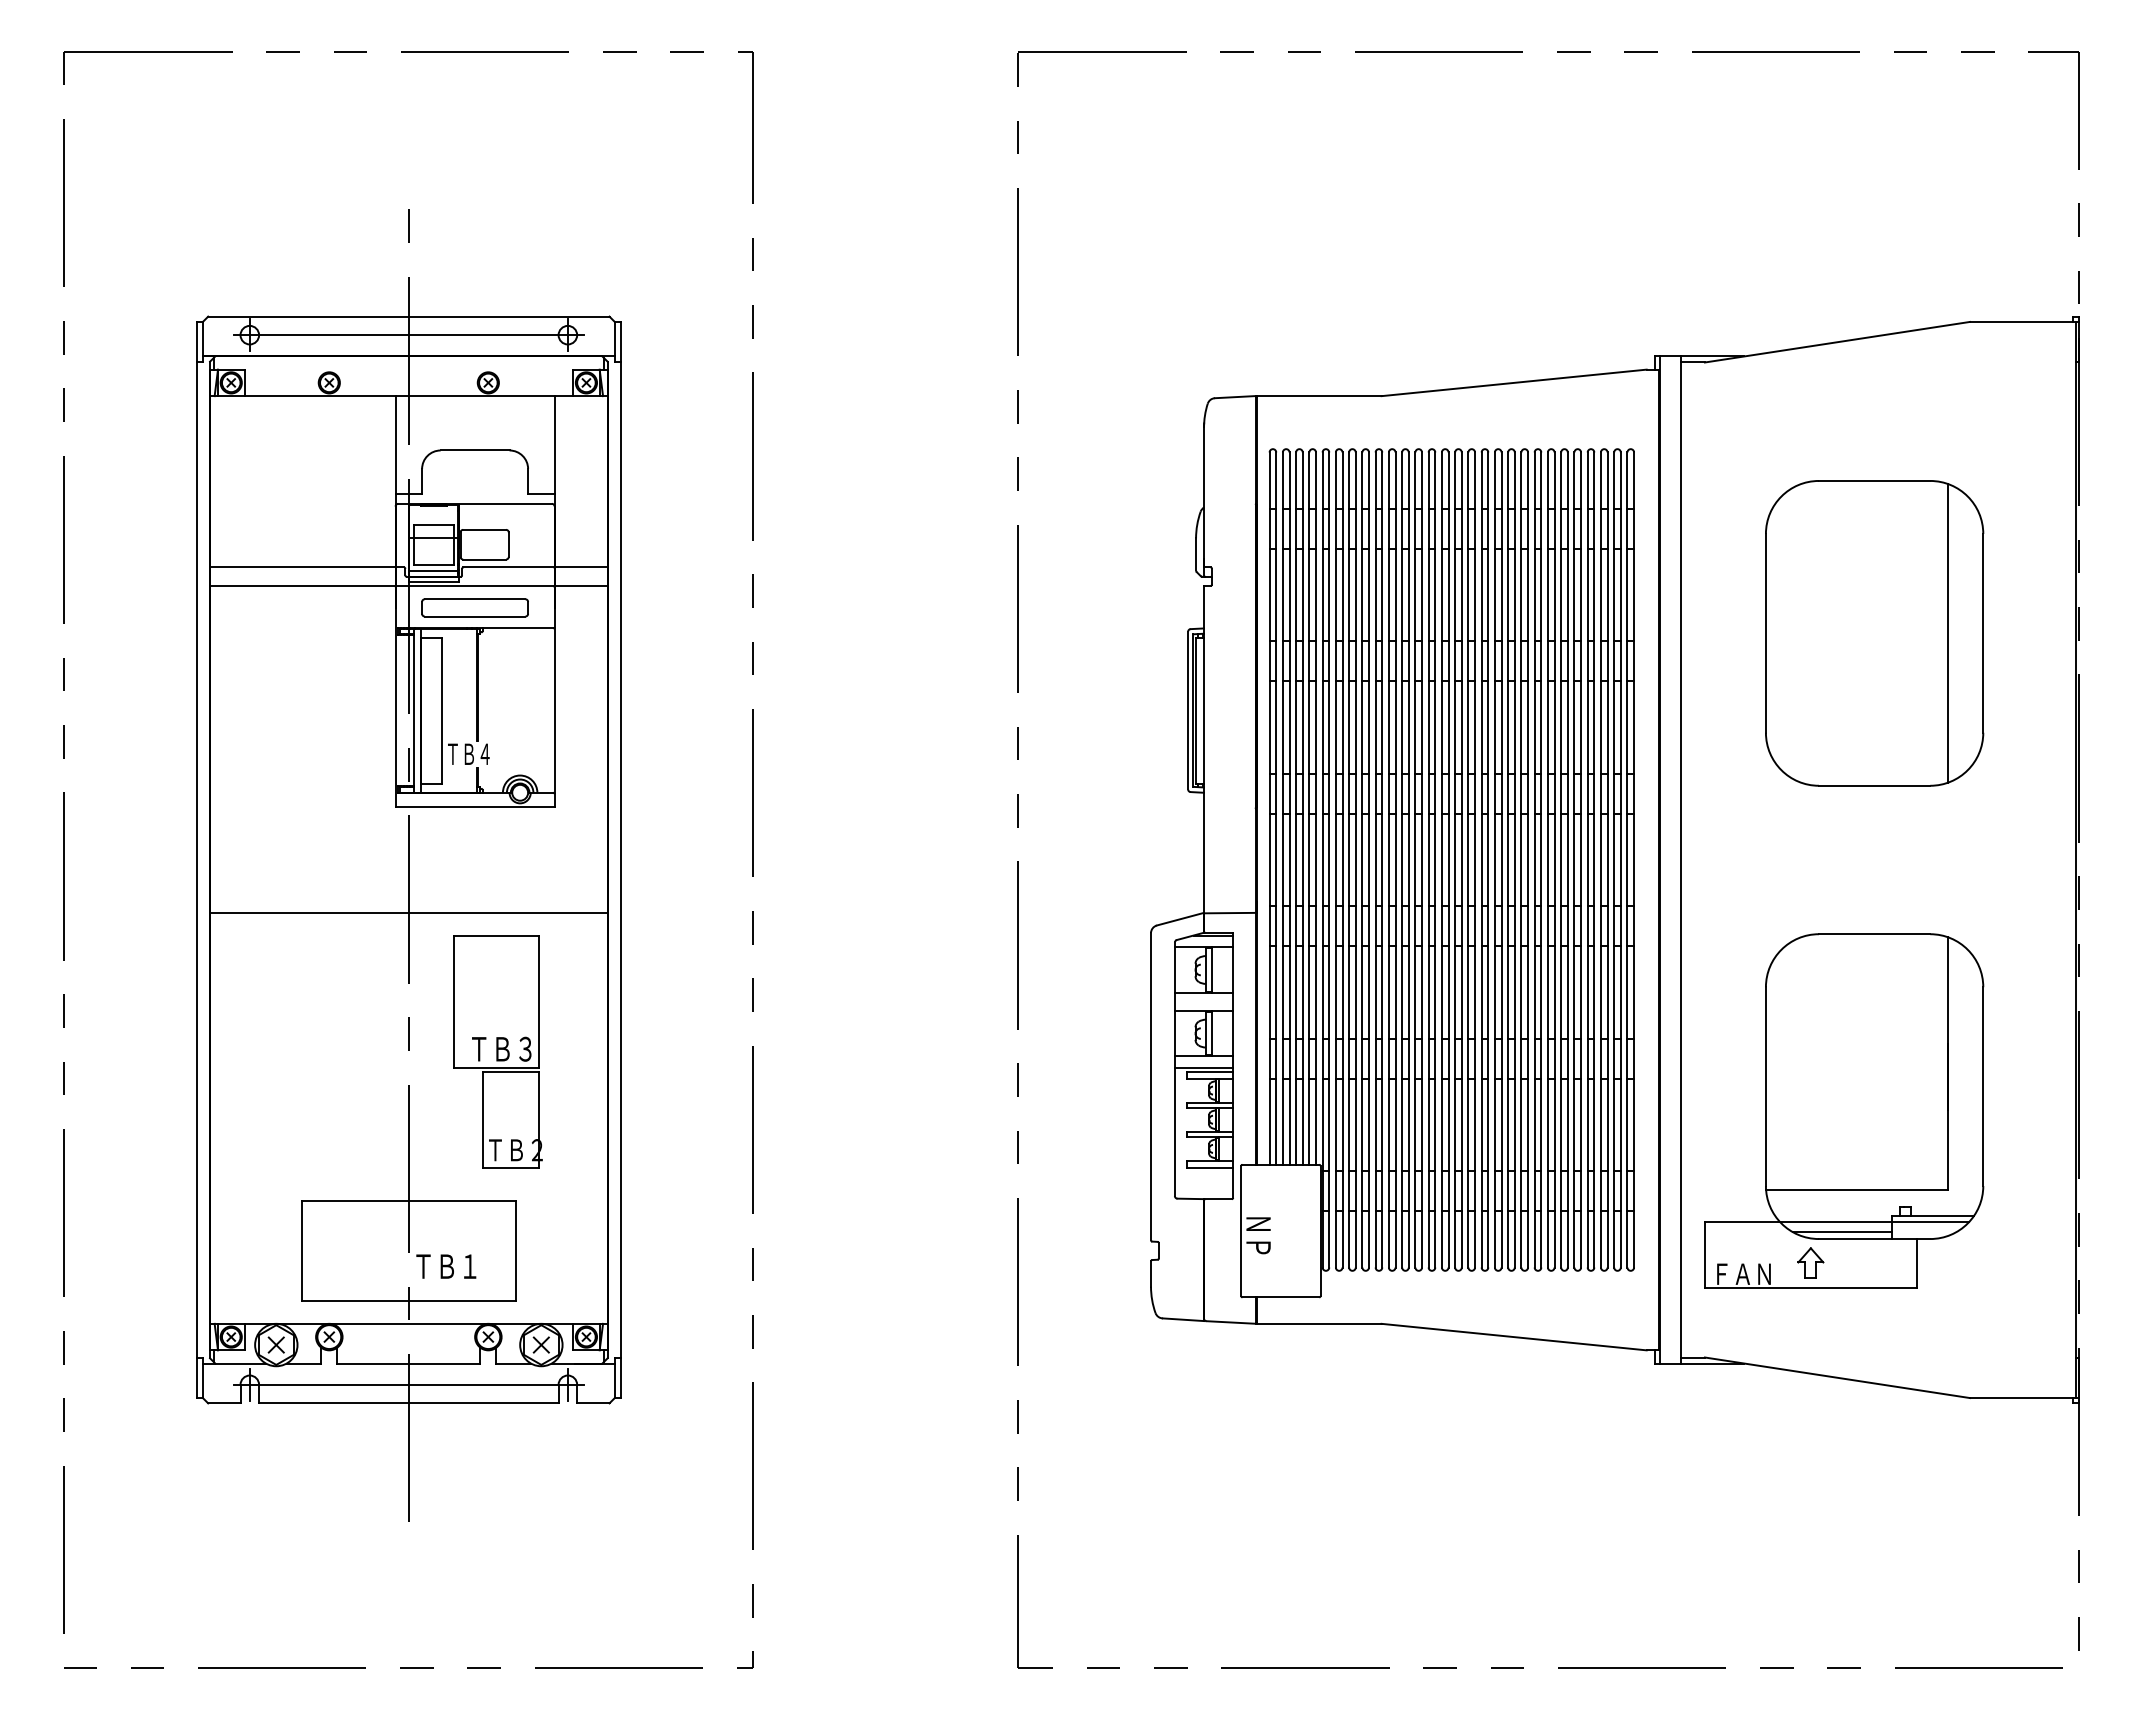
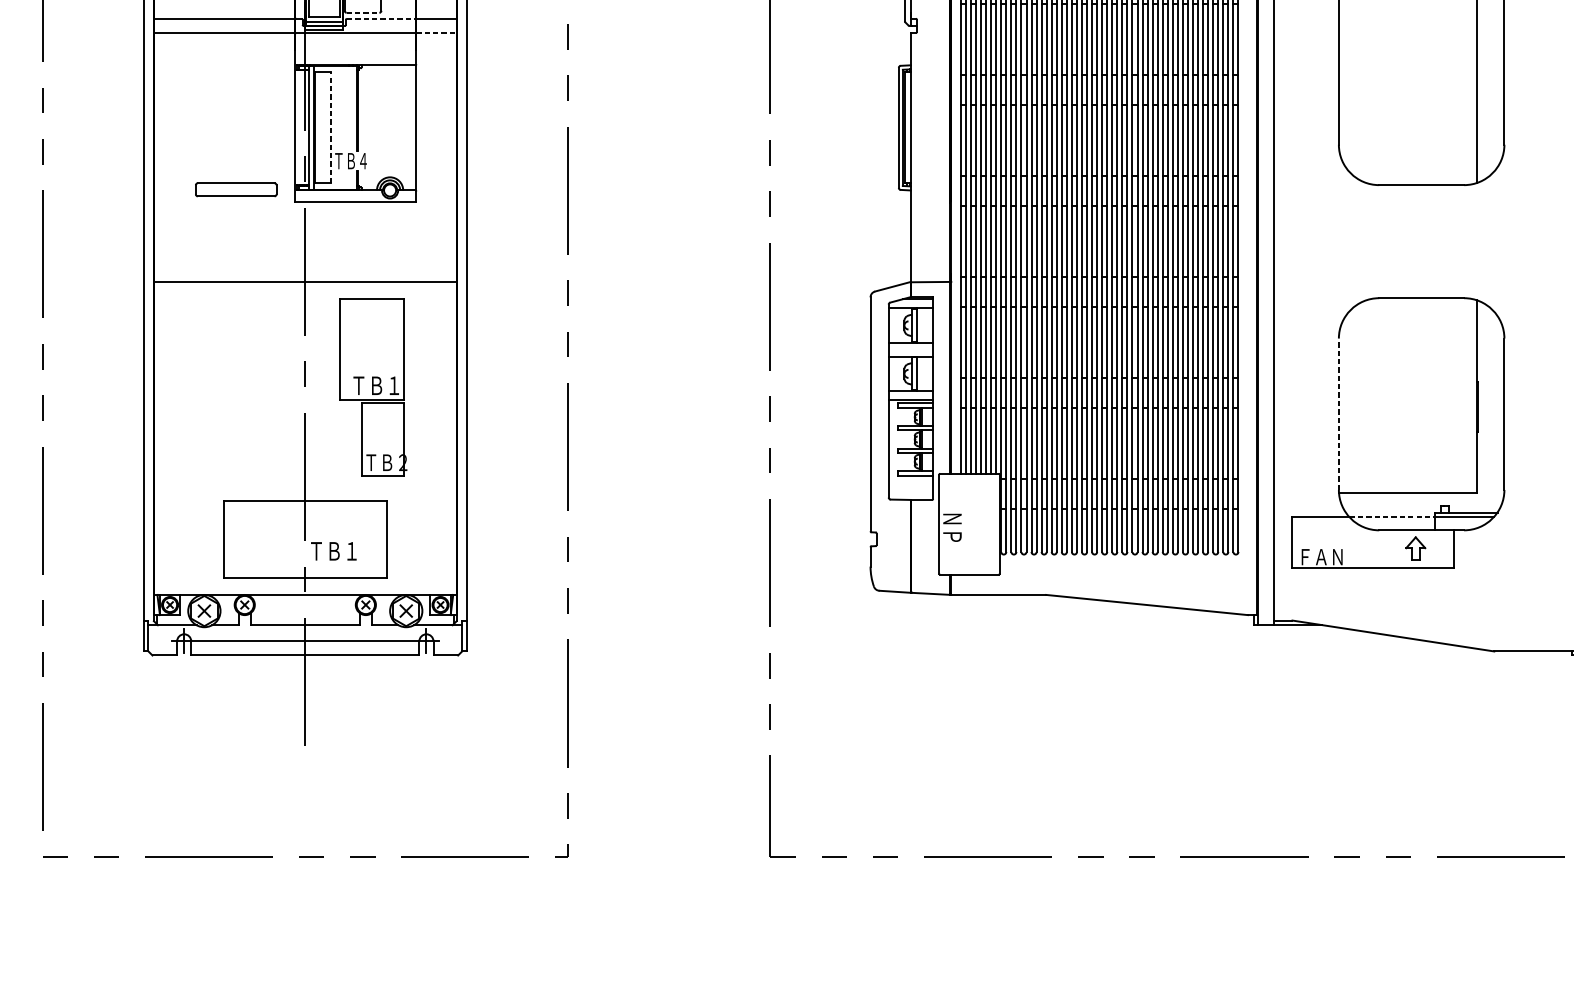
line: (485, 559) -> (363, 12), solid -> dashed
line: (508, 567) -> (381, 18), solid -> dashed
line: (581, 586) -> (436, 33), solid -> dashed
part: (474, 607) -> (235, 189), moved
line: (442, 710) -> (330, 127), solid -> dashed
text: (525, 1048) -> (394, 385), ＴＢ３ -> ＴＢ１
line: (1765, 1086) -> (1338, 414), solid -> dashed
line: (1836, 1221) -> (1392, 516), solid -> dashed
line: (1842, 1232) -> (1397, 525), removed
part: (1810, 1262) -> (1415, 548), moved

